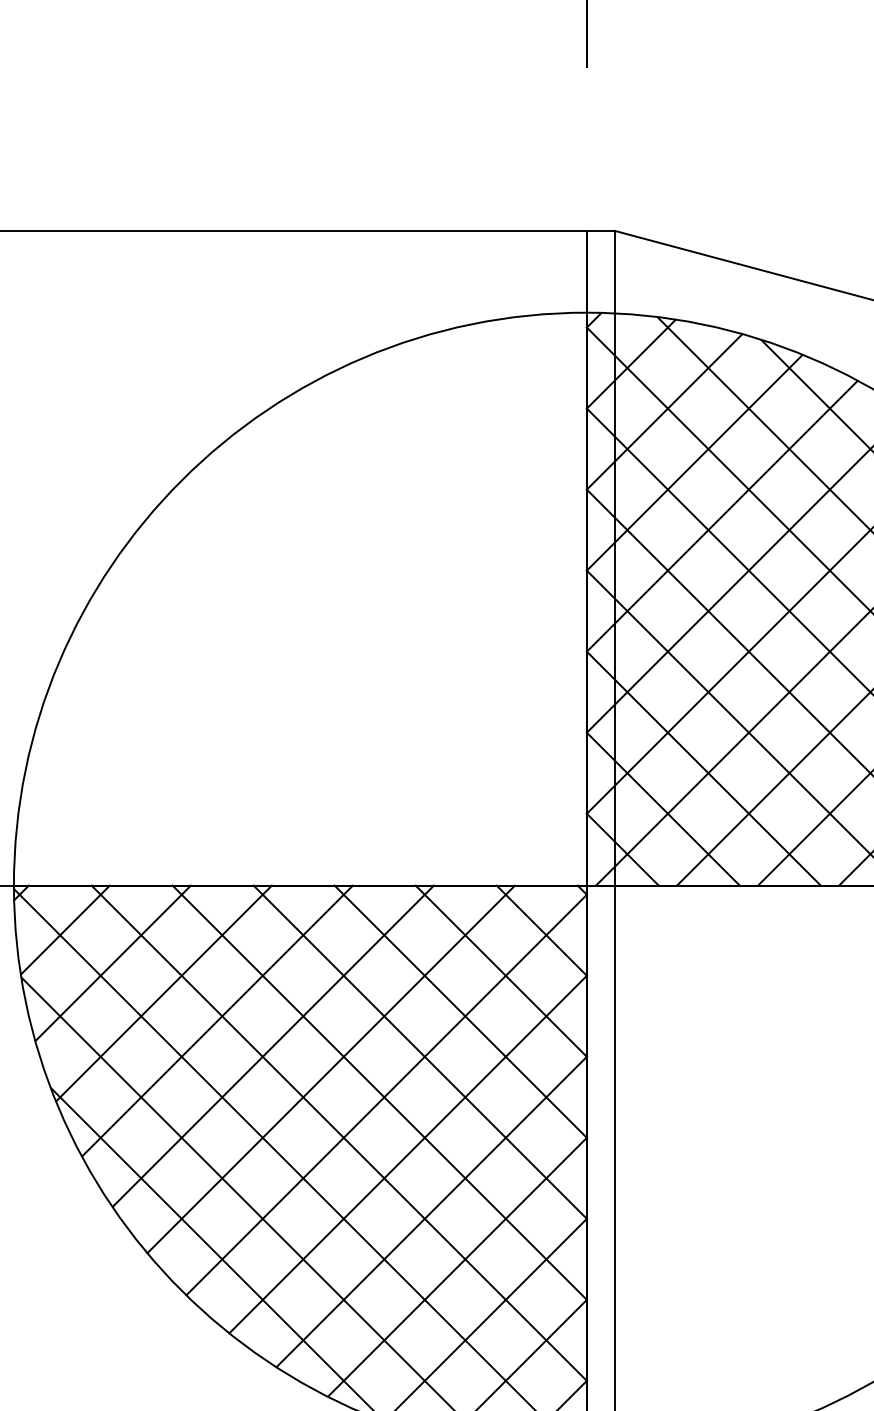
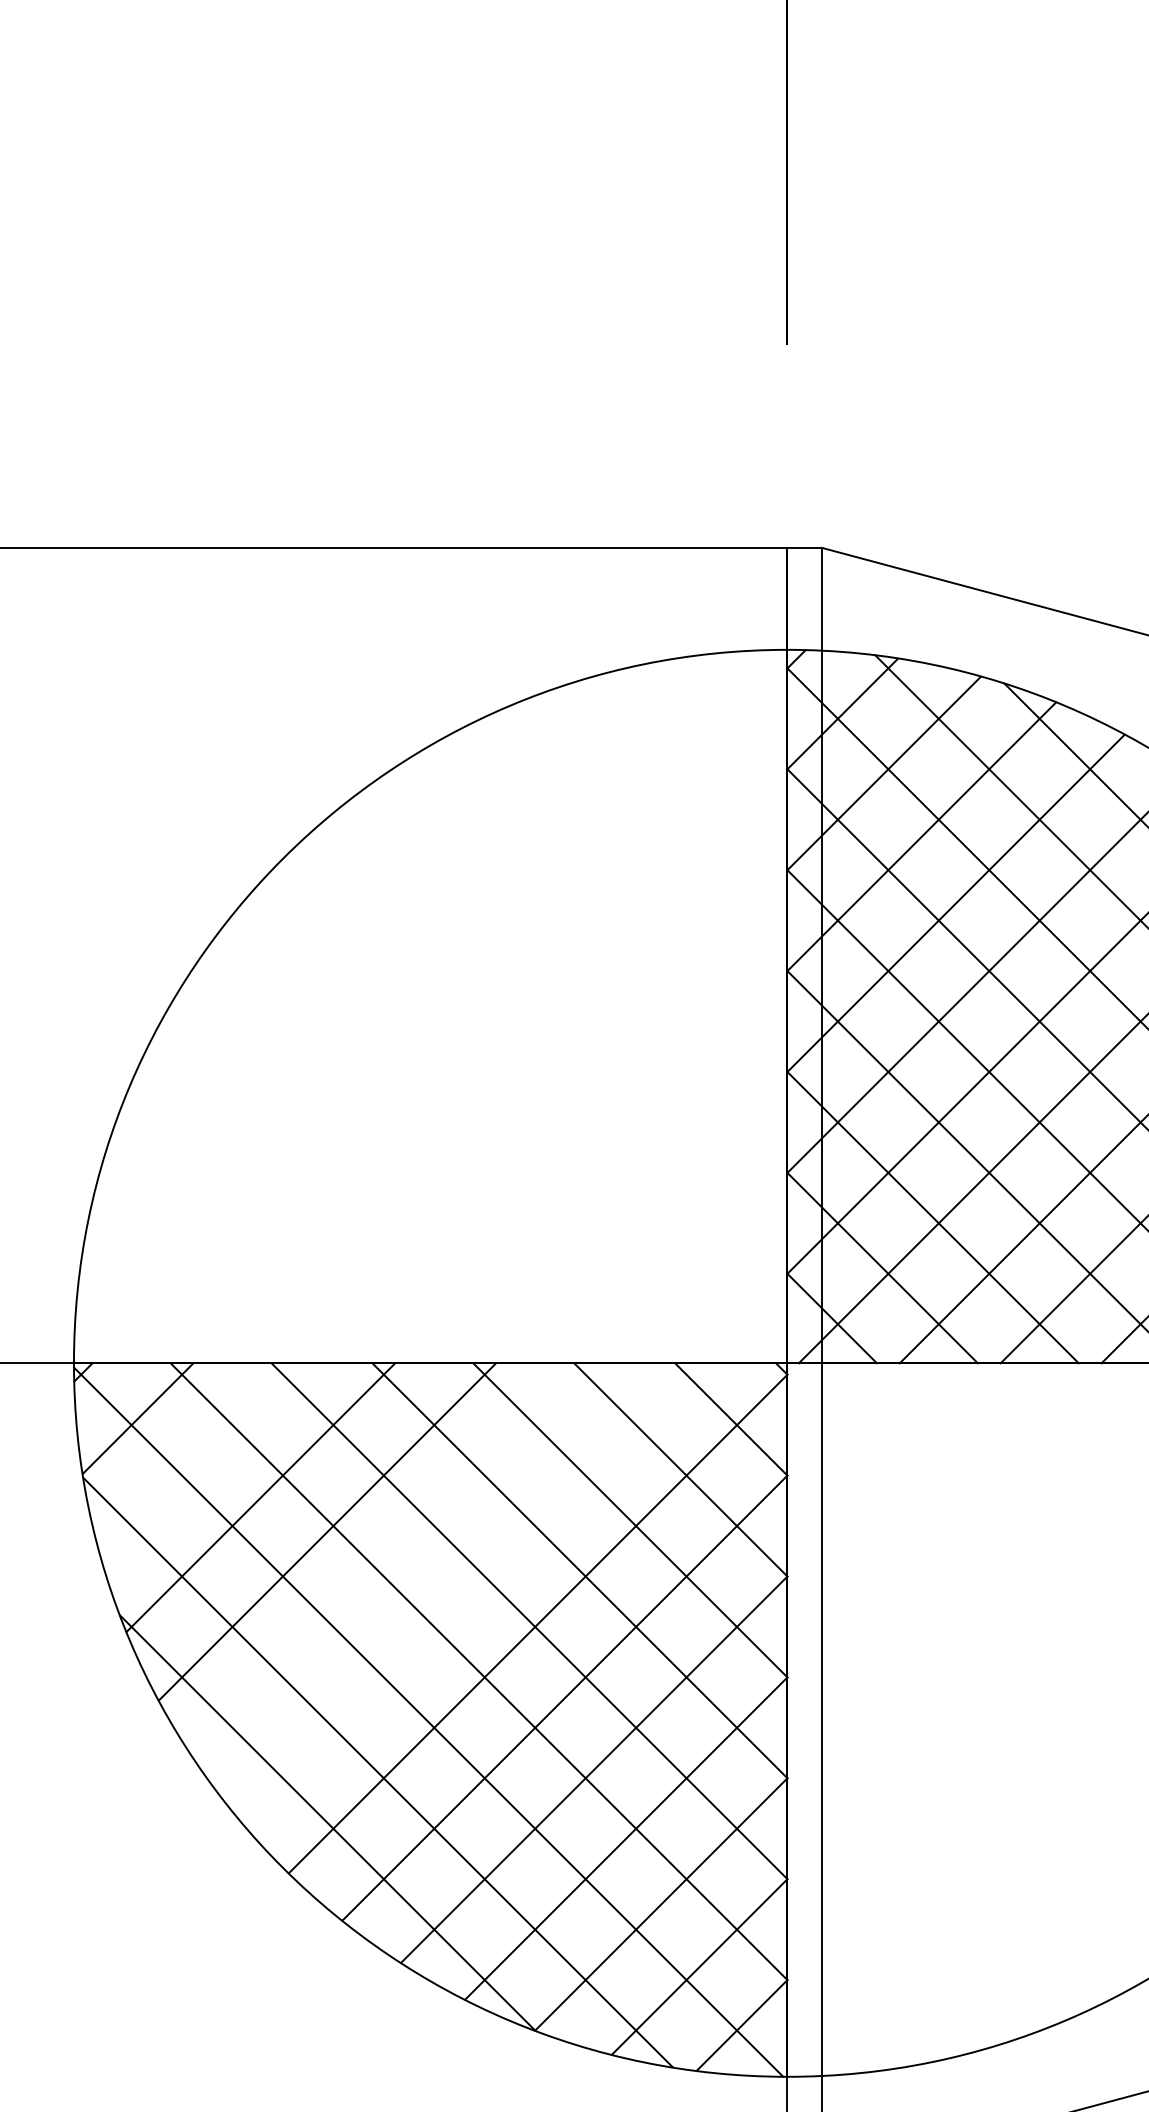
line: (113, 962) -> (197, 1459), removed
line: (273, 1046) -> (397, 1563), removed
line: (330, 1069) -> (468, 1592), removed

